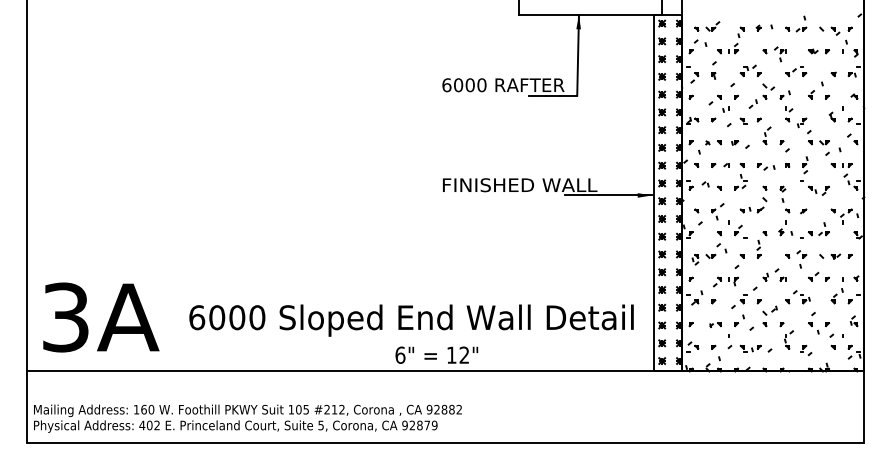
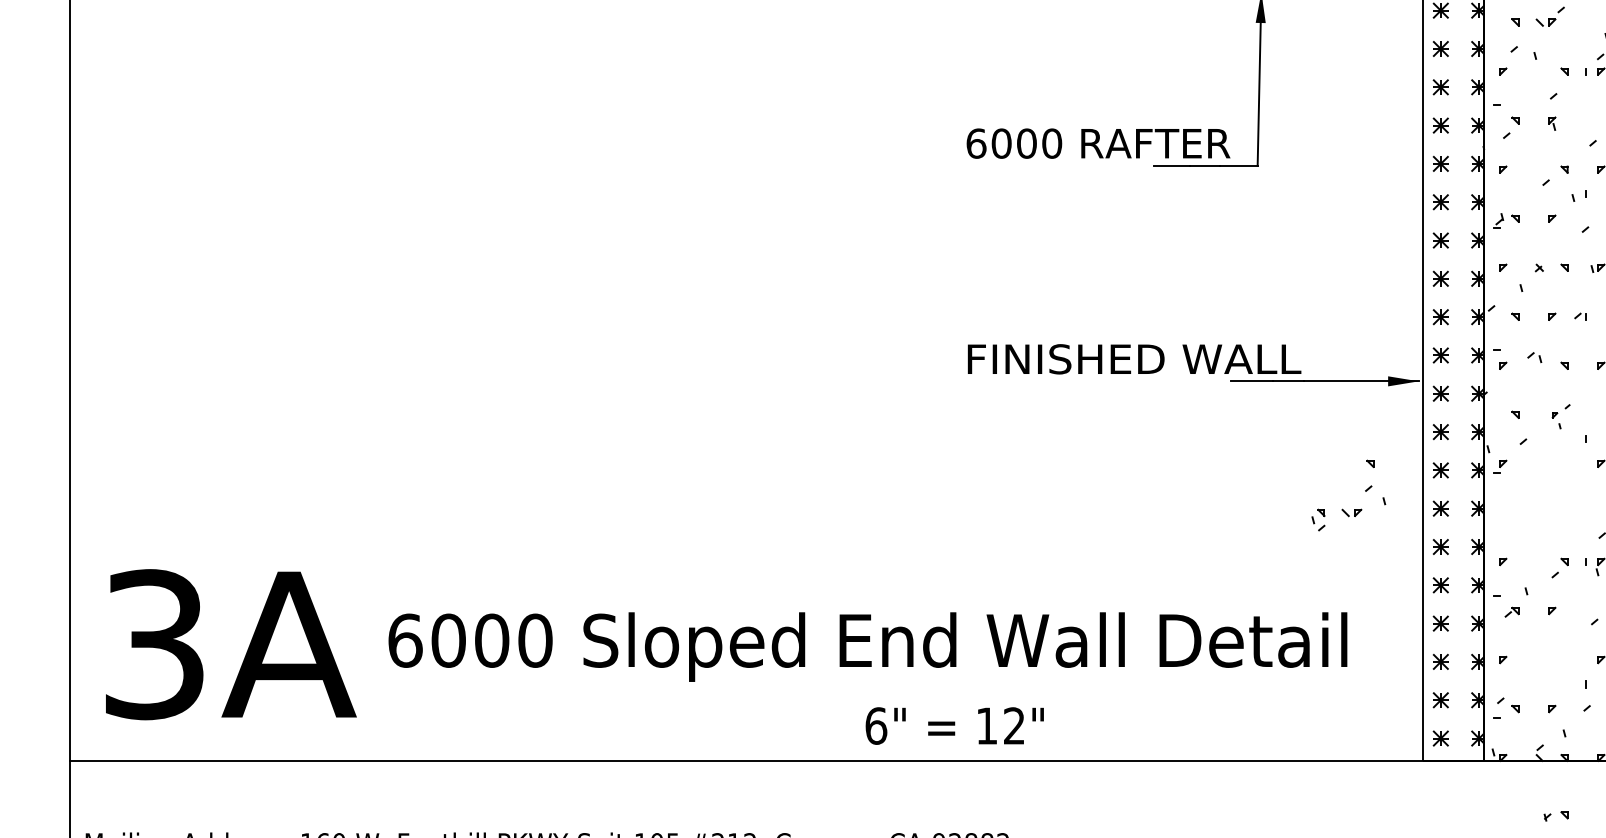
part: (717, 211) -> (1560, 415), size x0.7
part: (707, 254) -> (1344, 508), moved
text: (411, 320) -> (867, 646), moved
part: (715, 325) -> (1555, 817), moved

